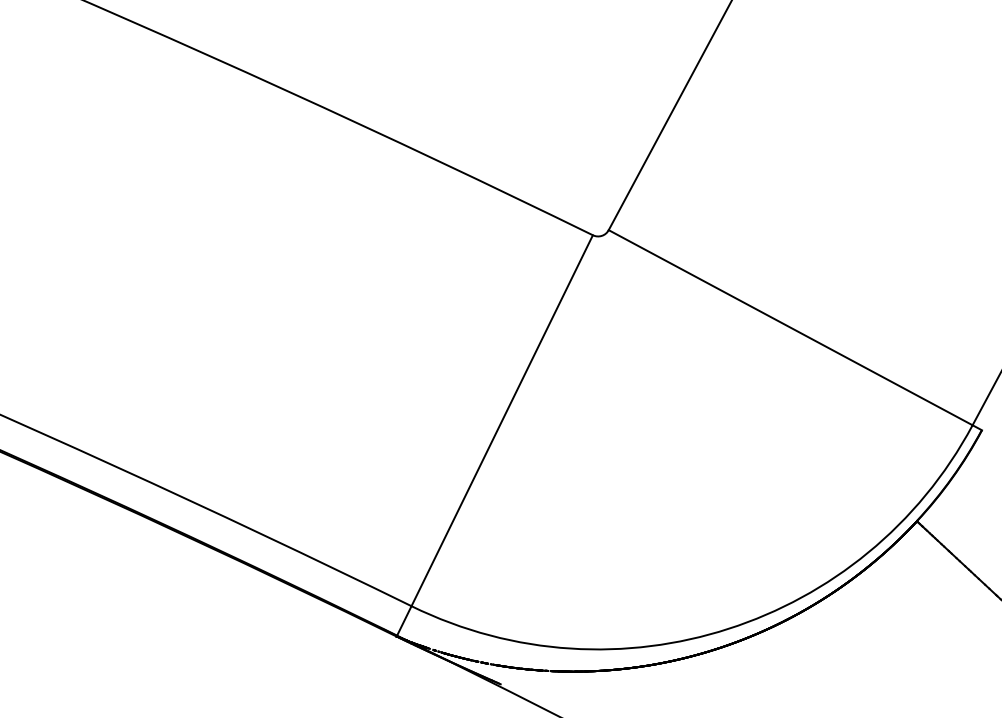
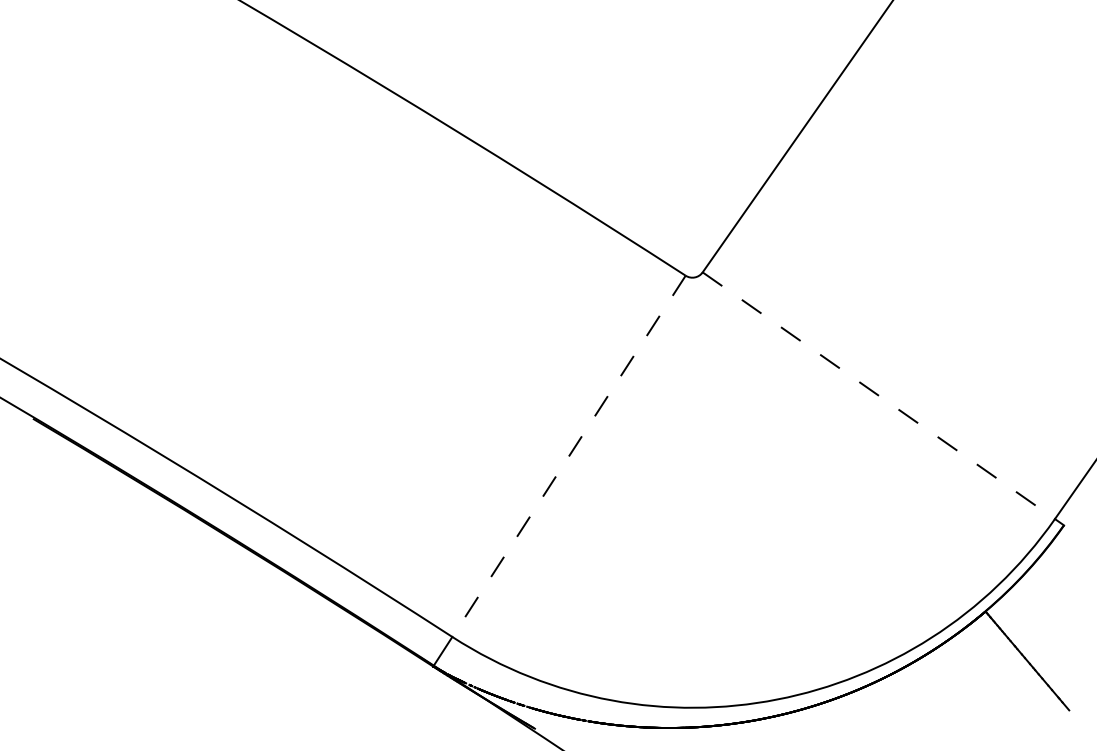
line: (791, 328) -> (879, 396), solid -> dashed
line: (501, 420) -> (568, 456), solid -> dashed

